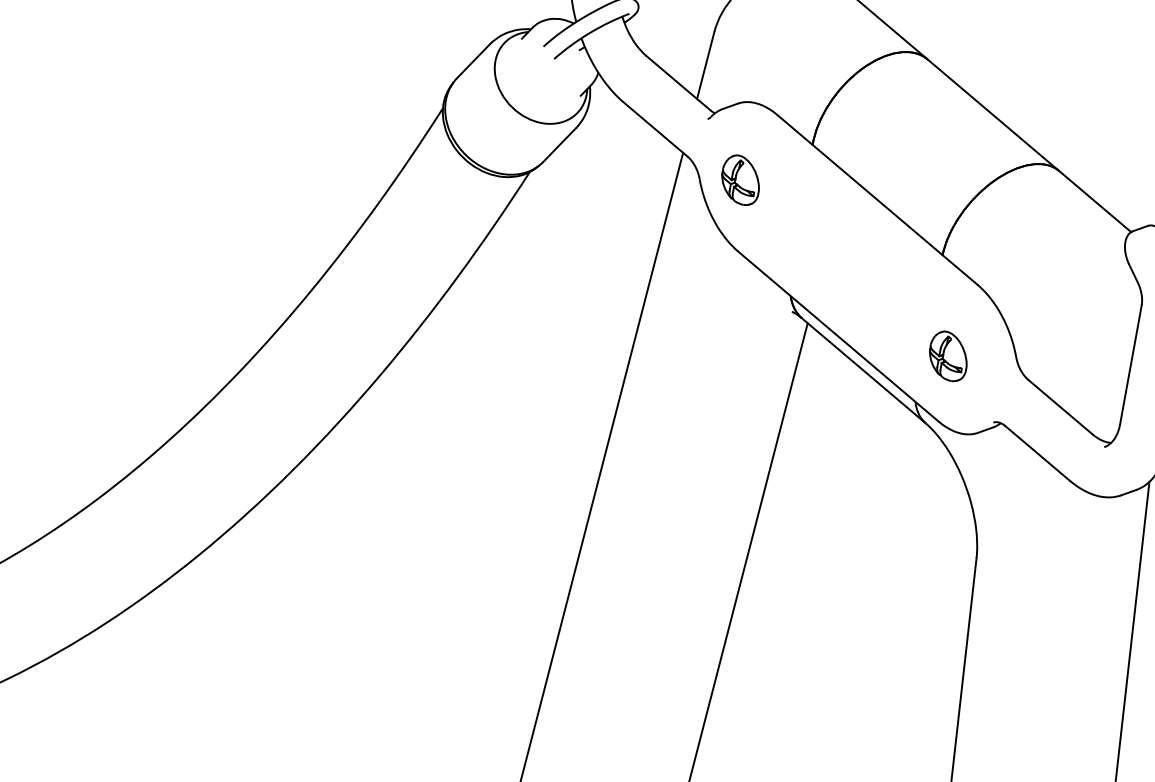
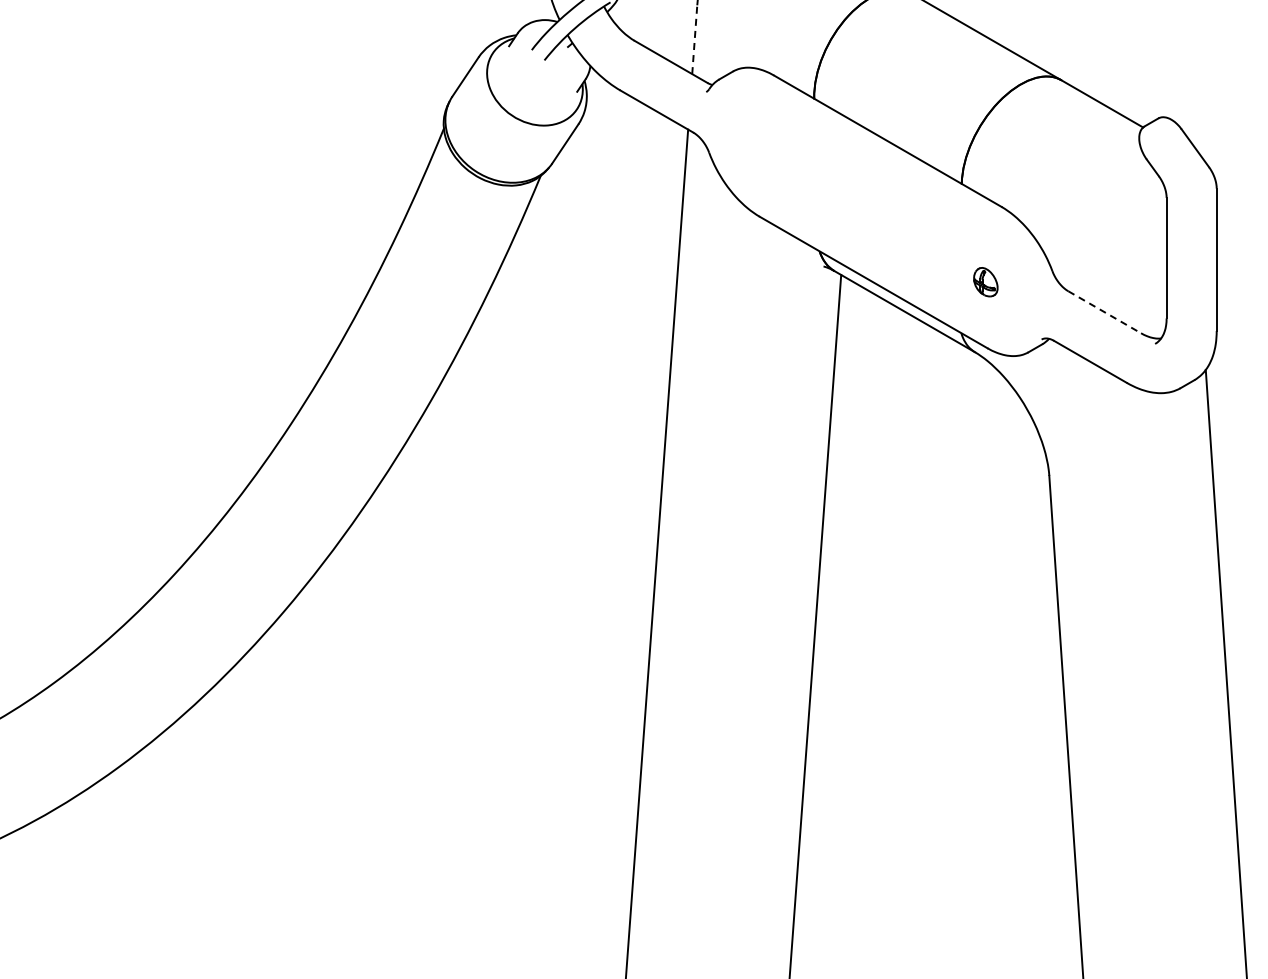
line: (705, 65) -> (694, 39), solid -> dashed
part: (740, 179) -> (749, 145), removed
part: (948, 355) -> (985, 281), size x0.6
line: (1060, 407) -> (1104, 312), solid -> dashed

